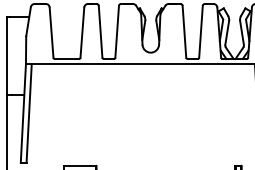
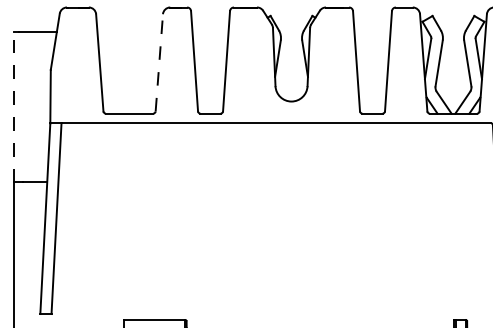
line: (82, 32) -> (159, 62), solid -> dashed
line: (6, 55) -> (12, 107), solid -> dashed

